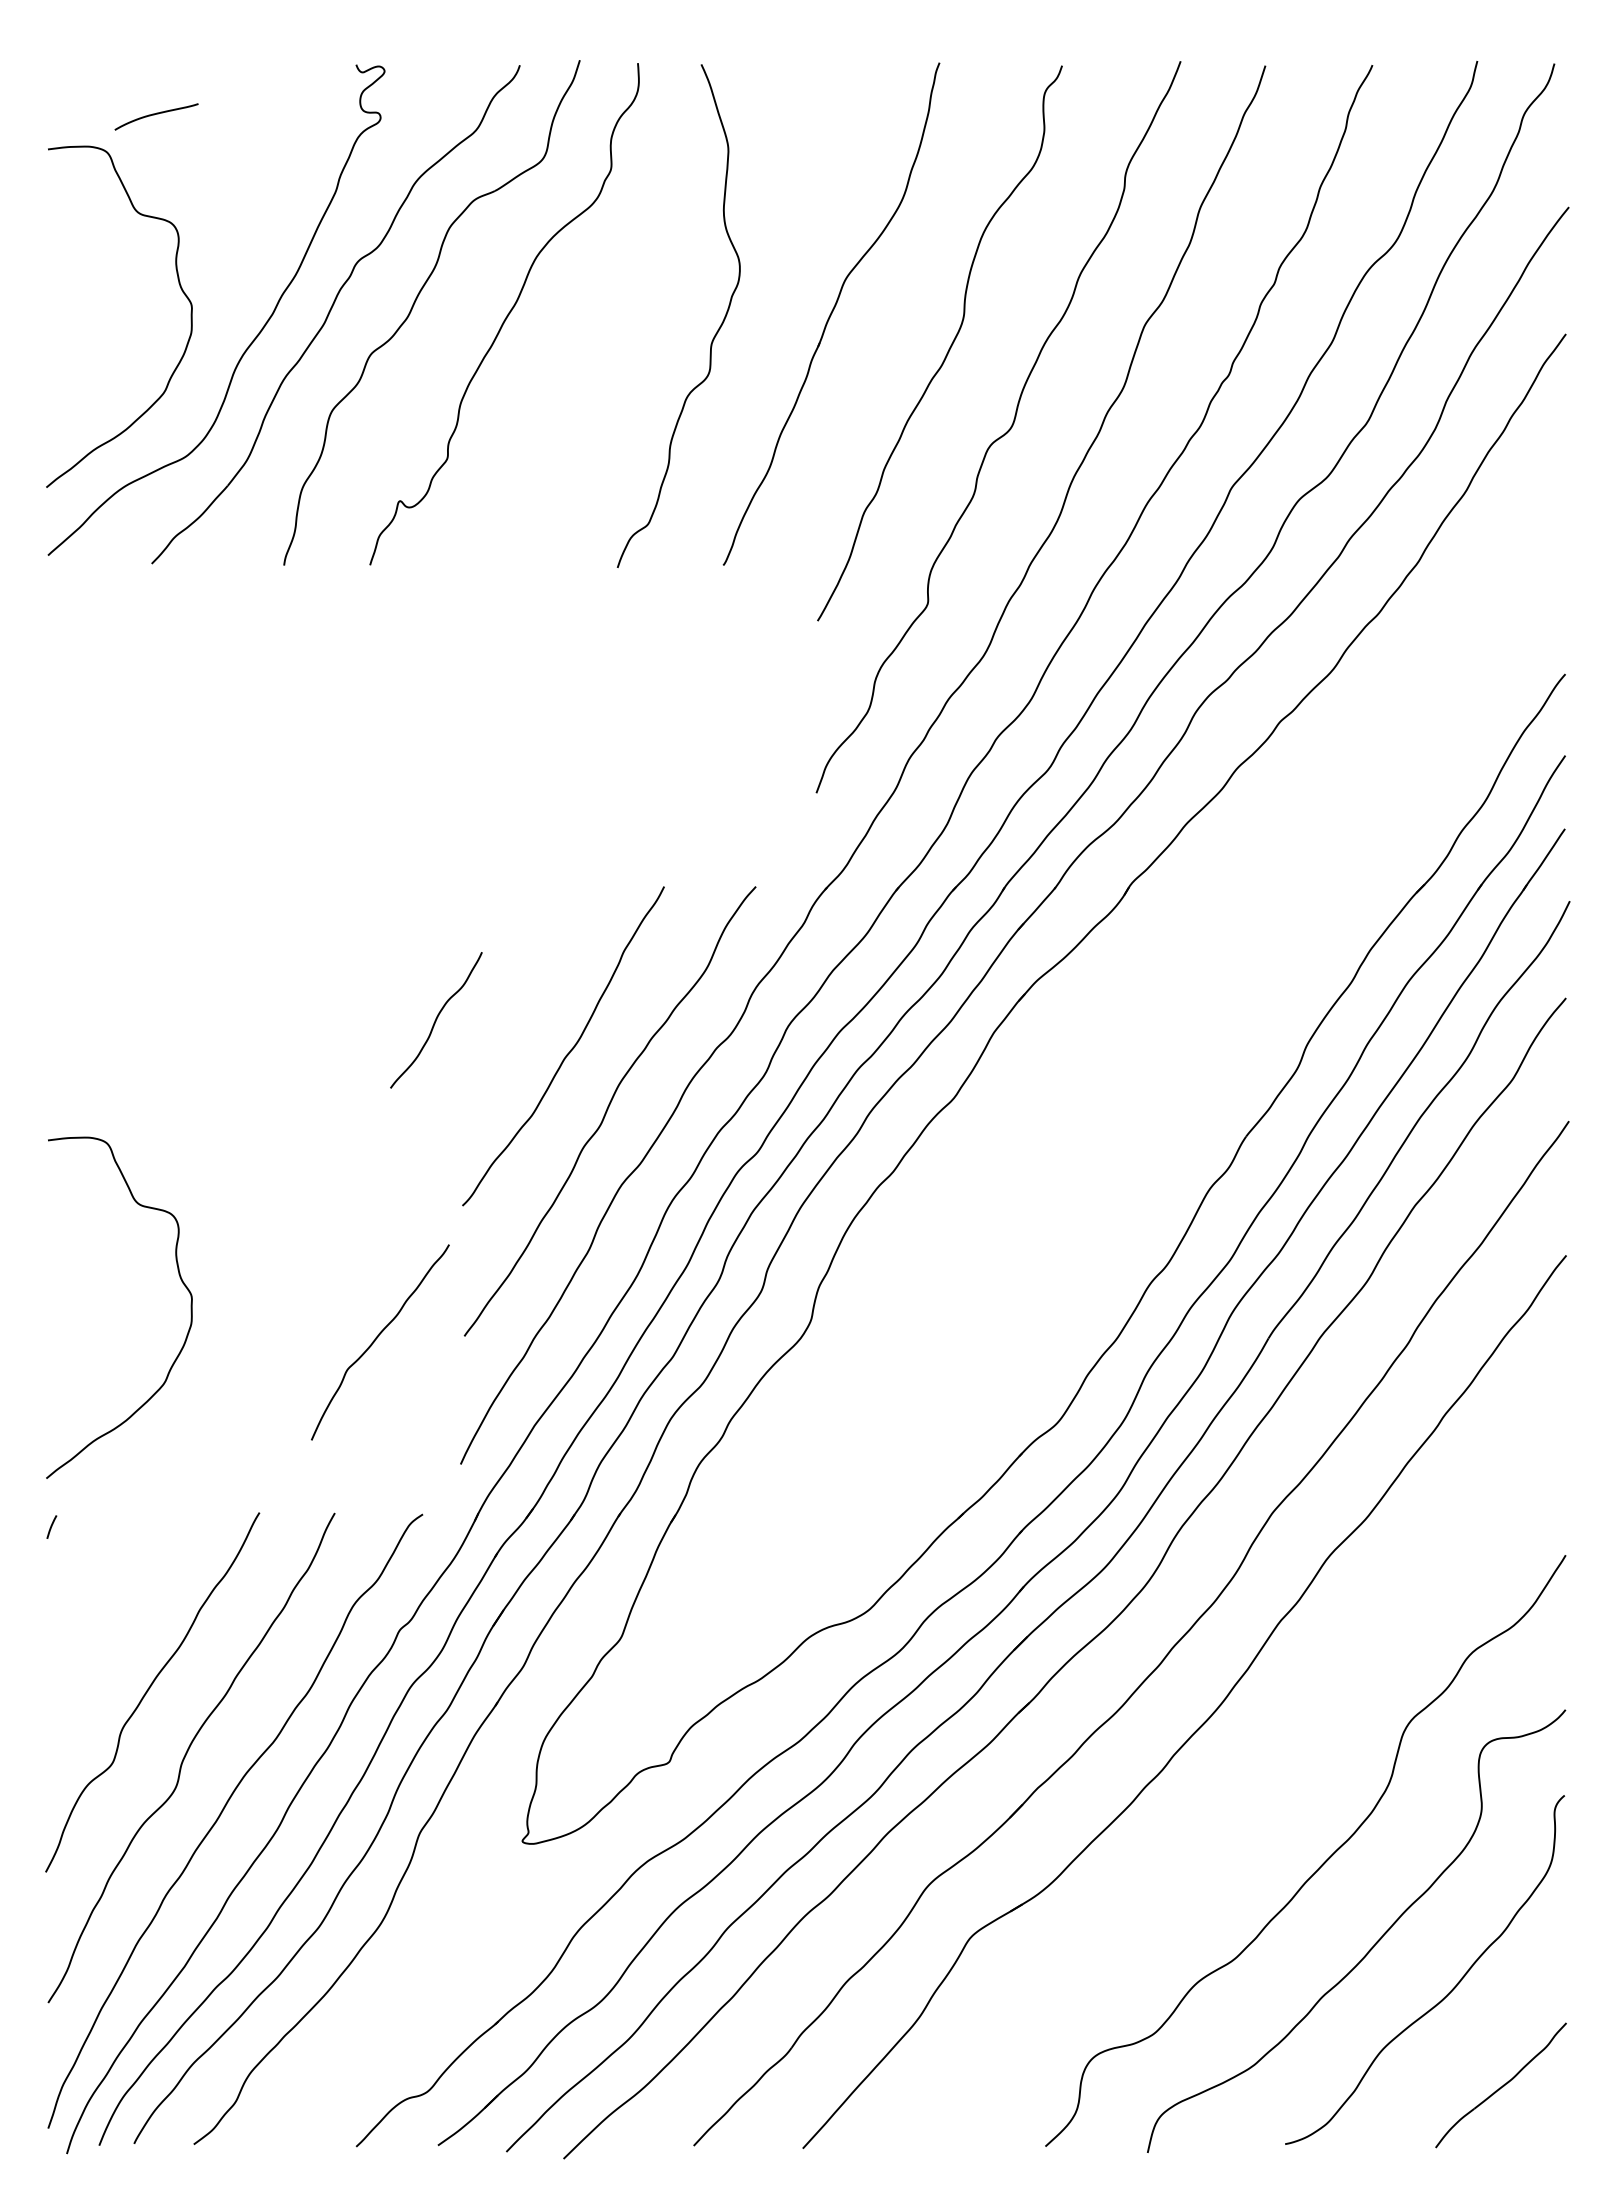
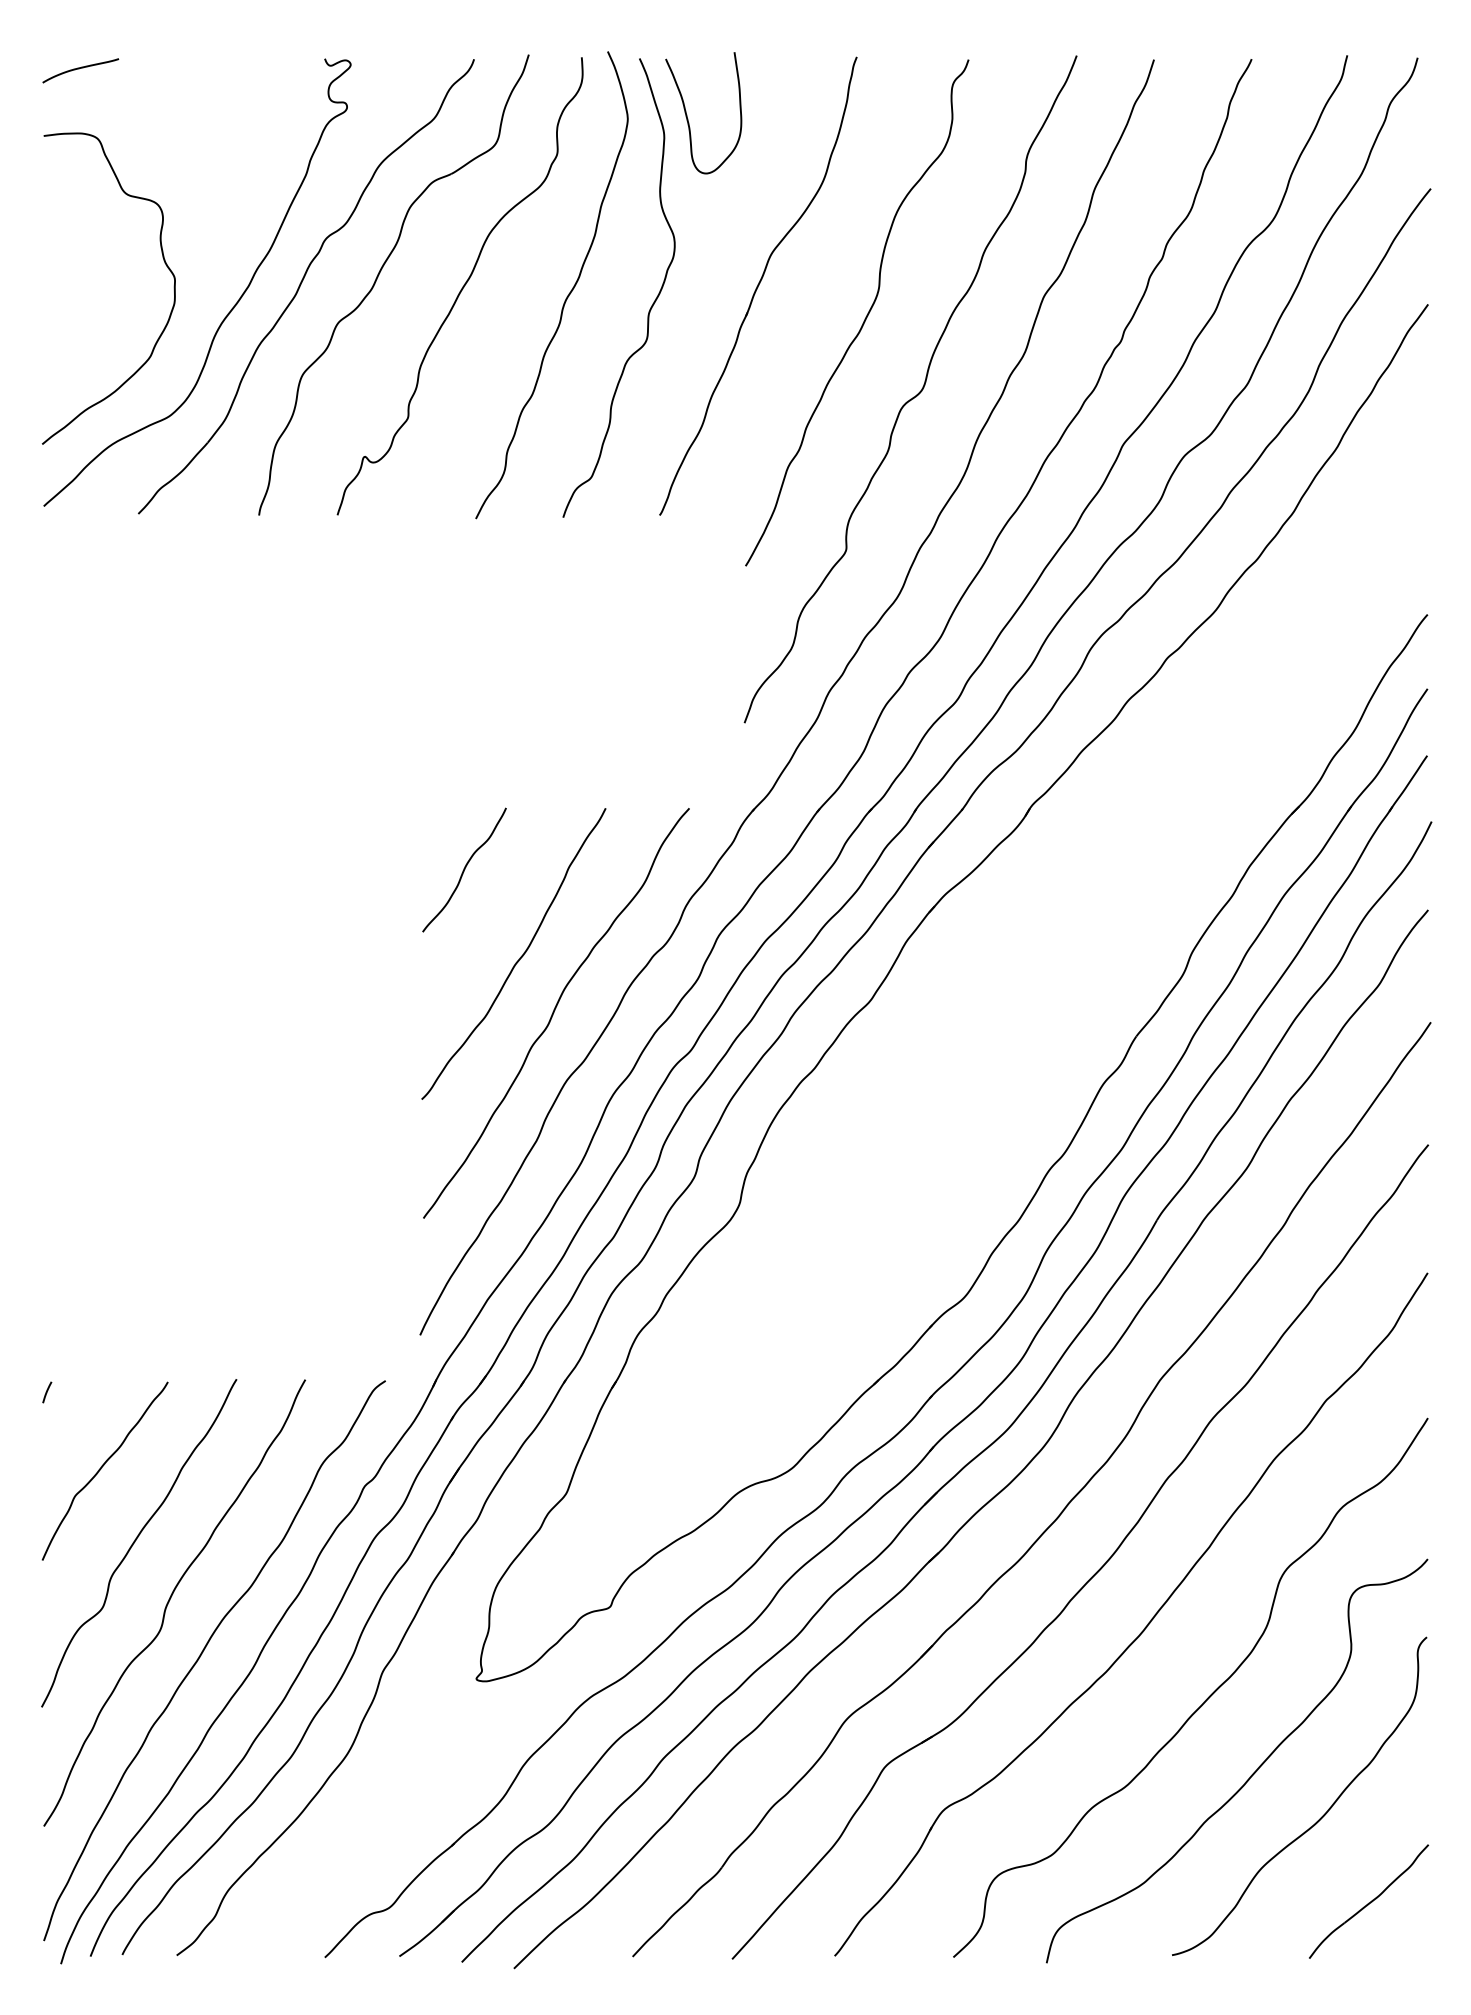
curve: (156, 114) -> (80, 68), moved
curve: (754, 129) -> (688, 117), added
curve: (623, 322) -> (568, 293), added
curve: (436, 1020) -> (464, 870), moved
curve: (179, 1277) -> (163, 1164), removed
curve: (377, 1338) -> (102, 1467), moved
part: (1255, 1784) -> (1144, 1627), added

